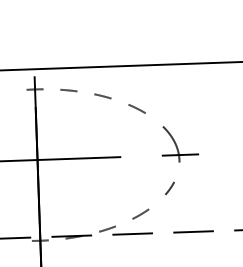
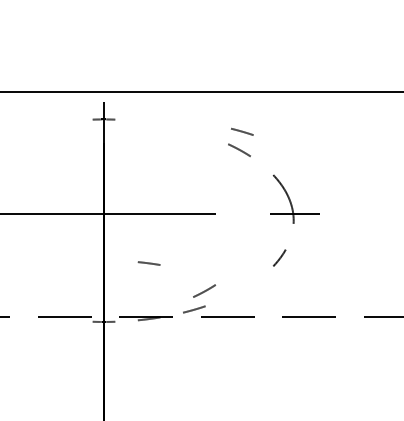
line: (68, 90) -> (148, 263), moved
line: (103, 96) -> (242, 131), moved
line: (140, 213) -> (204, 290), moved

